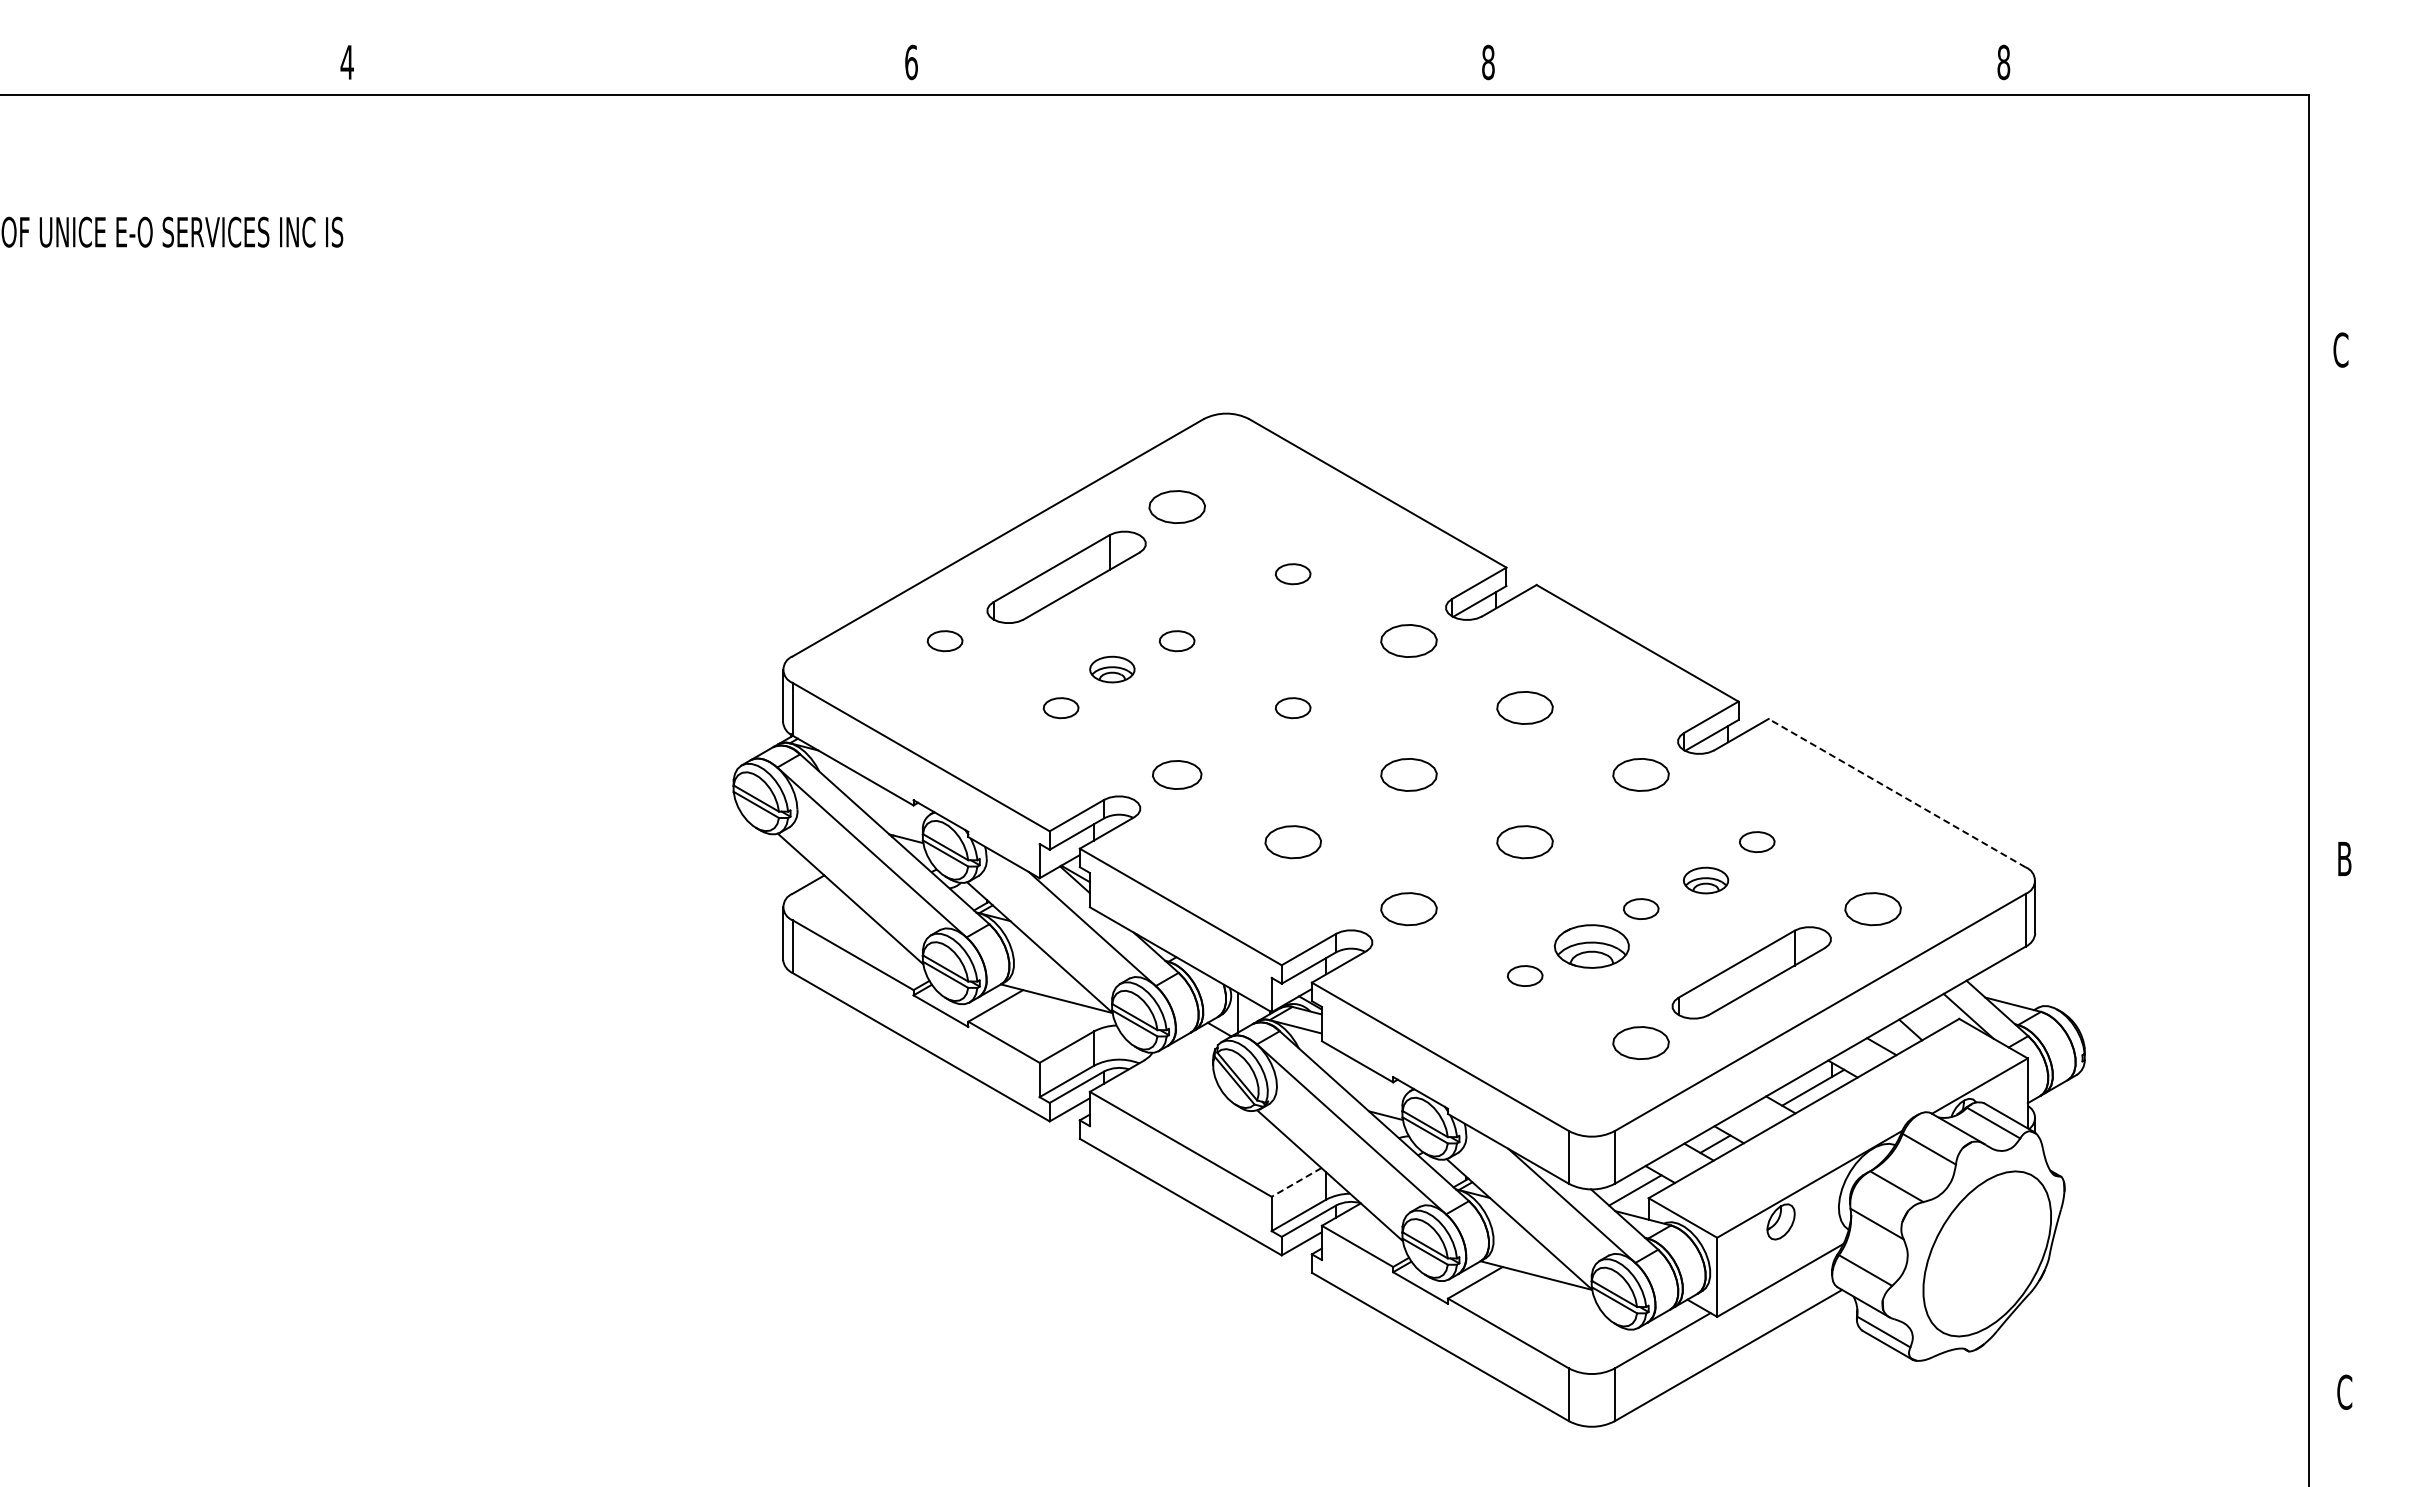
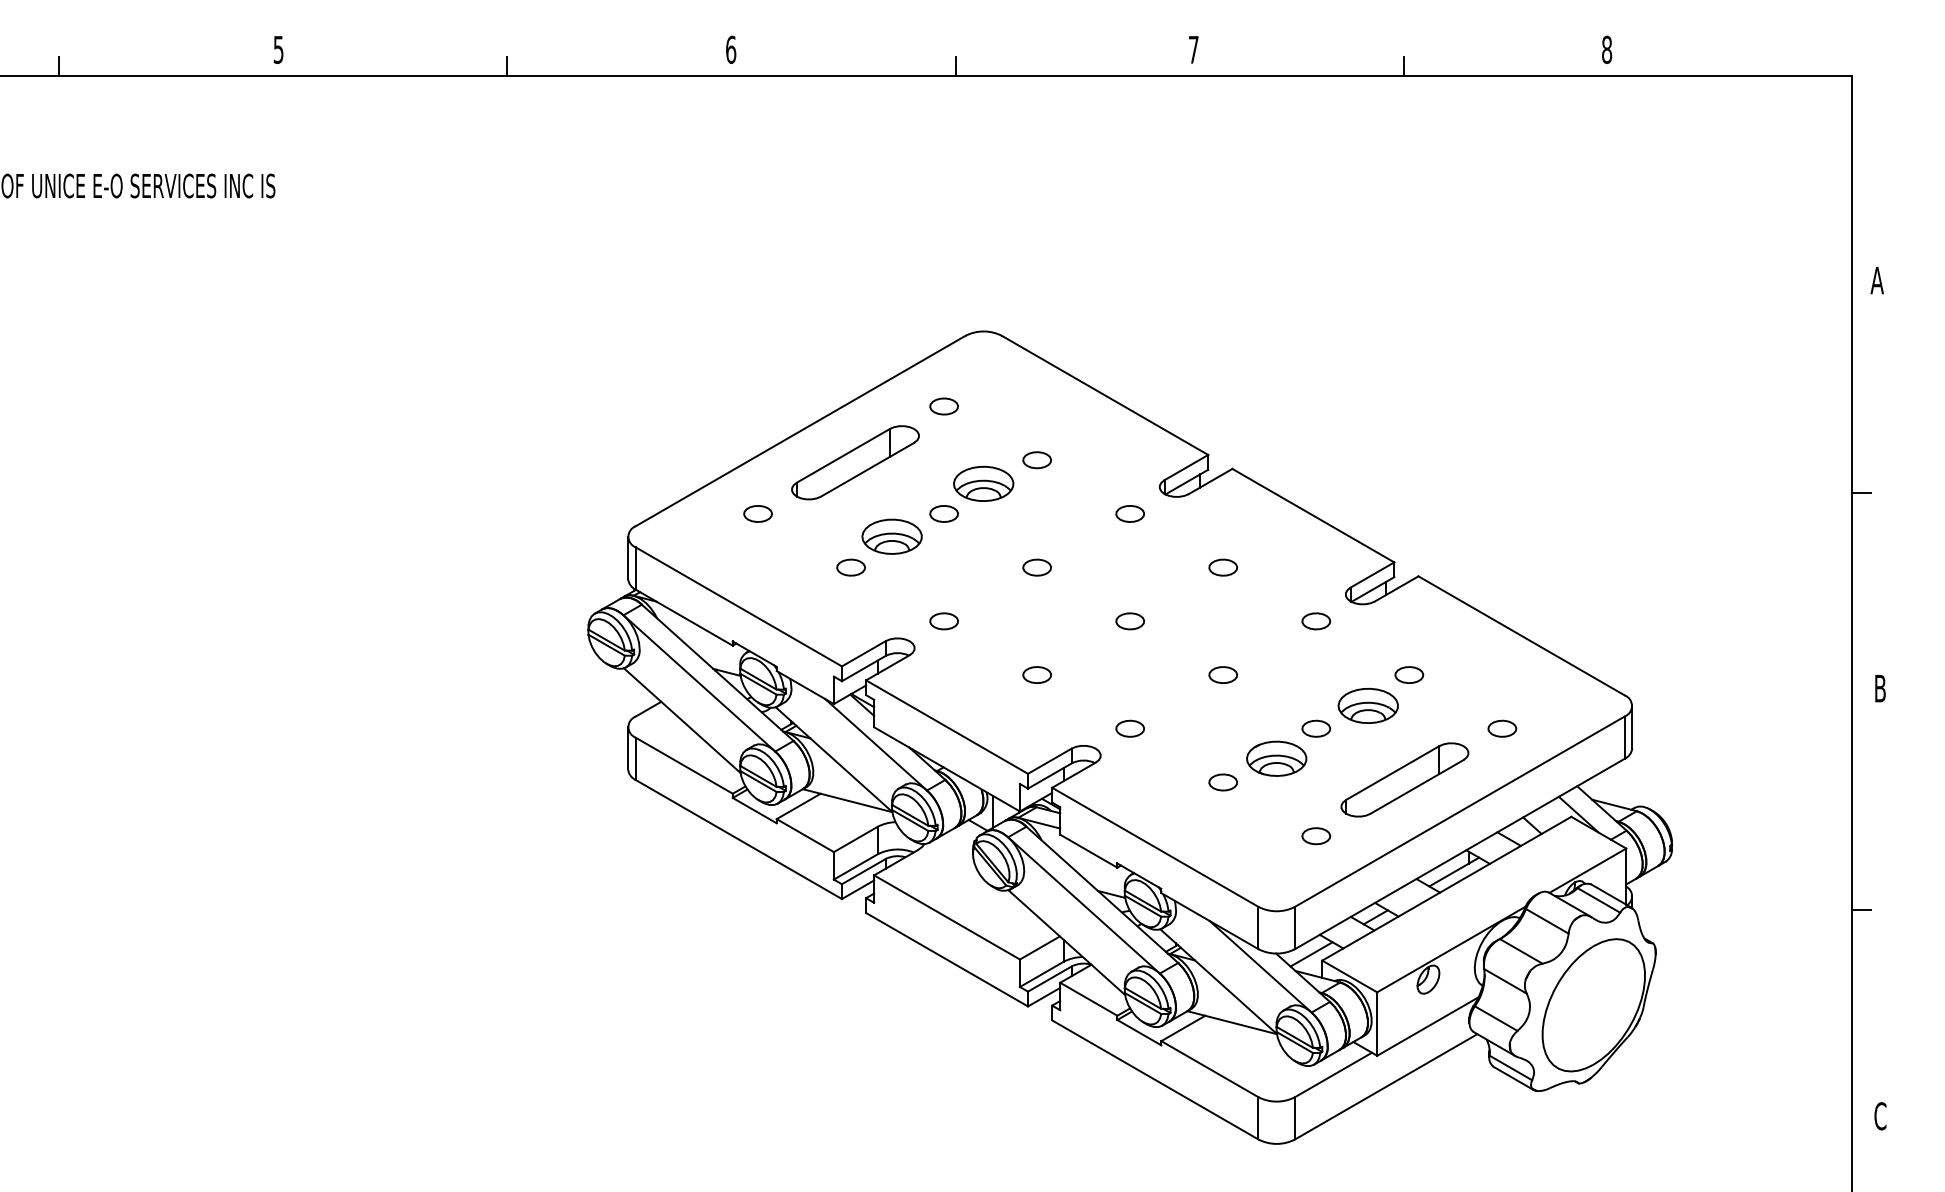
text: (346, 62) -> (278, 49), 4 -> 5
text: (1488, 62) -> (1193, 49), 8 -> 7
line: (72, 82) -> (58, 65), added
line: (632, 82) -> (507, 65), added
line: (1191, 82) -> (955, 65), added
line: (1750, 82) -> (1403, 65), added
text: (2340, 349) -> (1877, 280), C -> A
part: (1176, 507) -> (943, 406), size x0.62
part: (1226, 603) -> (983, 483), added
line: (2321, 615) -> (1861, 493), added
part: (1409, 641) -> (1130, 514), size x0.62
part: (1112, 669) -> (892, 536), size x1.67
part: (1525, 708) -> (1223, 567), size x0.62
part: (1176, 775) -> (943, 621), size x0.71
part: (1409, 775) -> (1130, 621), size x0.62
part: (1641, 775) -> (1316, 621), size x0.62
line: (1896, 792) -> (1520, 635), dashed -> solid
part: (1292, 841) -> (1036, 674), size x0.62
part: (1525, 841) -> (1223, 674), size x0.62
part: (1705, 880) -> (1367, 705), size x1.67
part: (1409, 908) -> (1130, 728), size x0.62
part: (1873, 908) -> (1502, 728), size x0.62
part: (1641, 1042) -> (1316, 835), size x0.62
line: (2321, 1135) -> (1861, 910), added
line: (1296, 1182) -> (1039, 948), dashed -> solid

